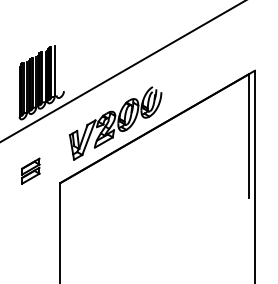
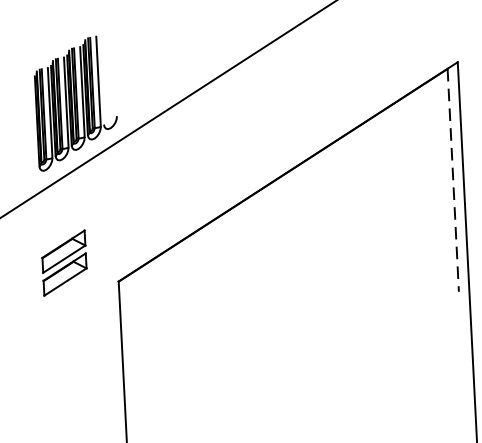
part: (115, 123) -> (212, 169), removed
line: (249, 136) -> (454, 180), solid -> dashed
part: (30, 170) -> (63, 261), size x1.4

